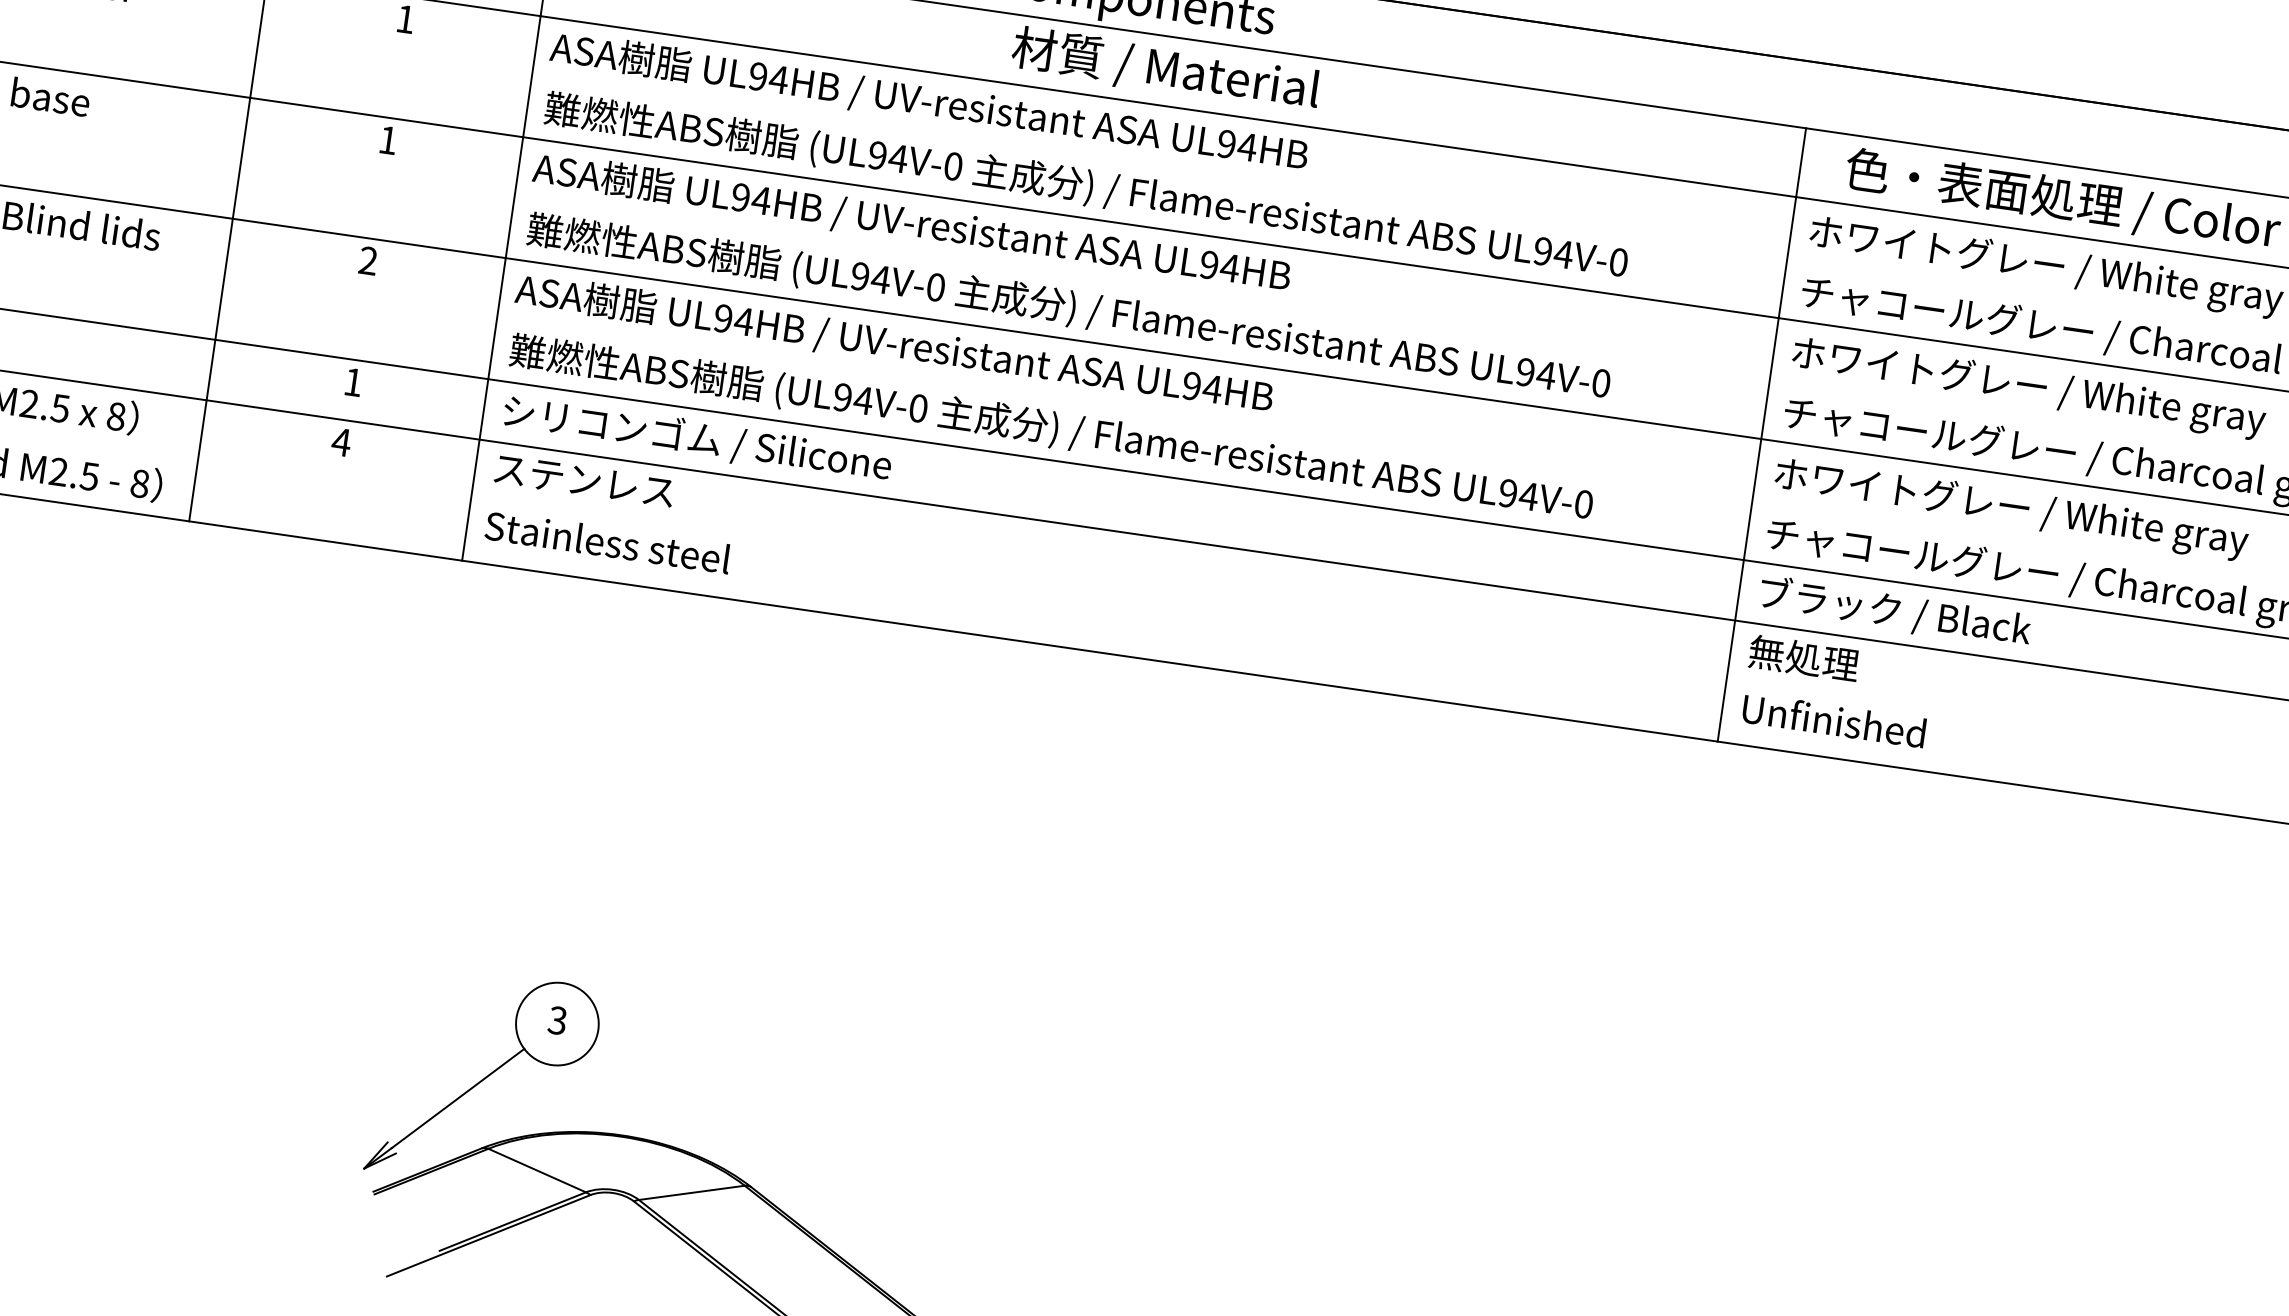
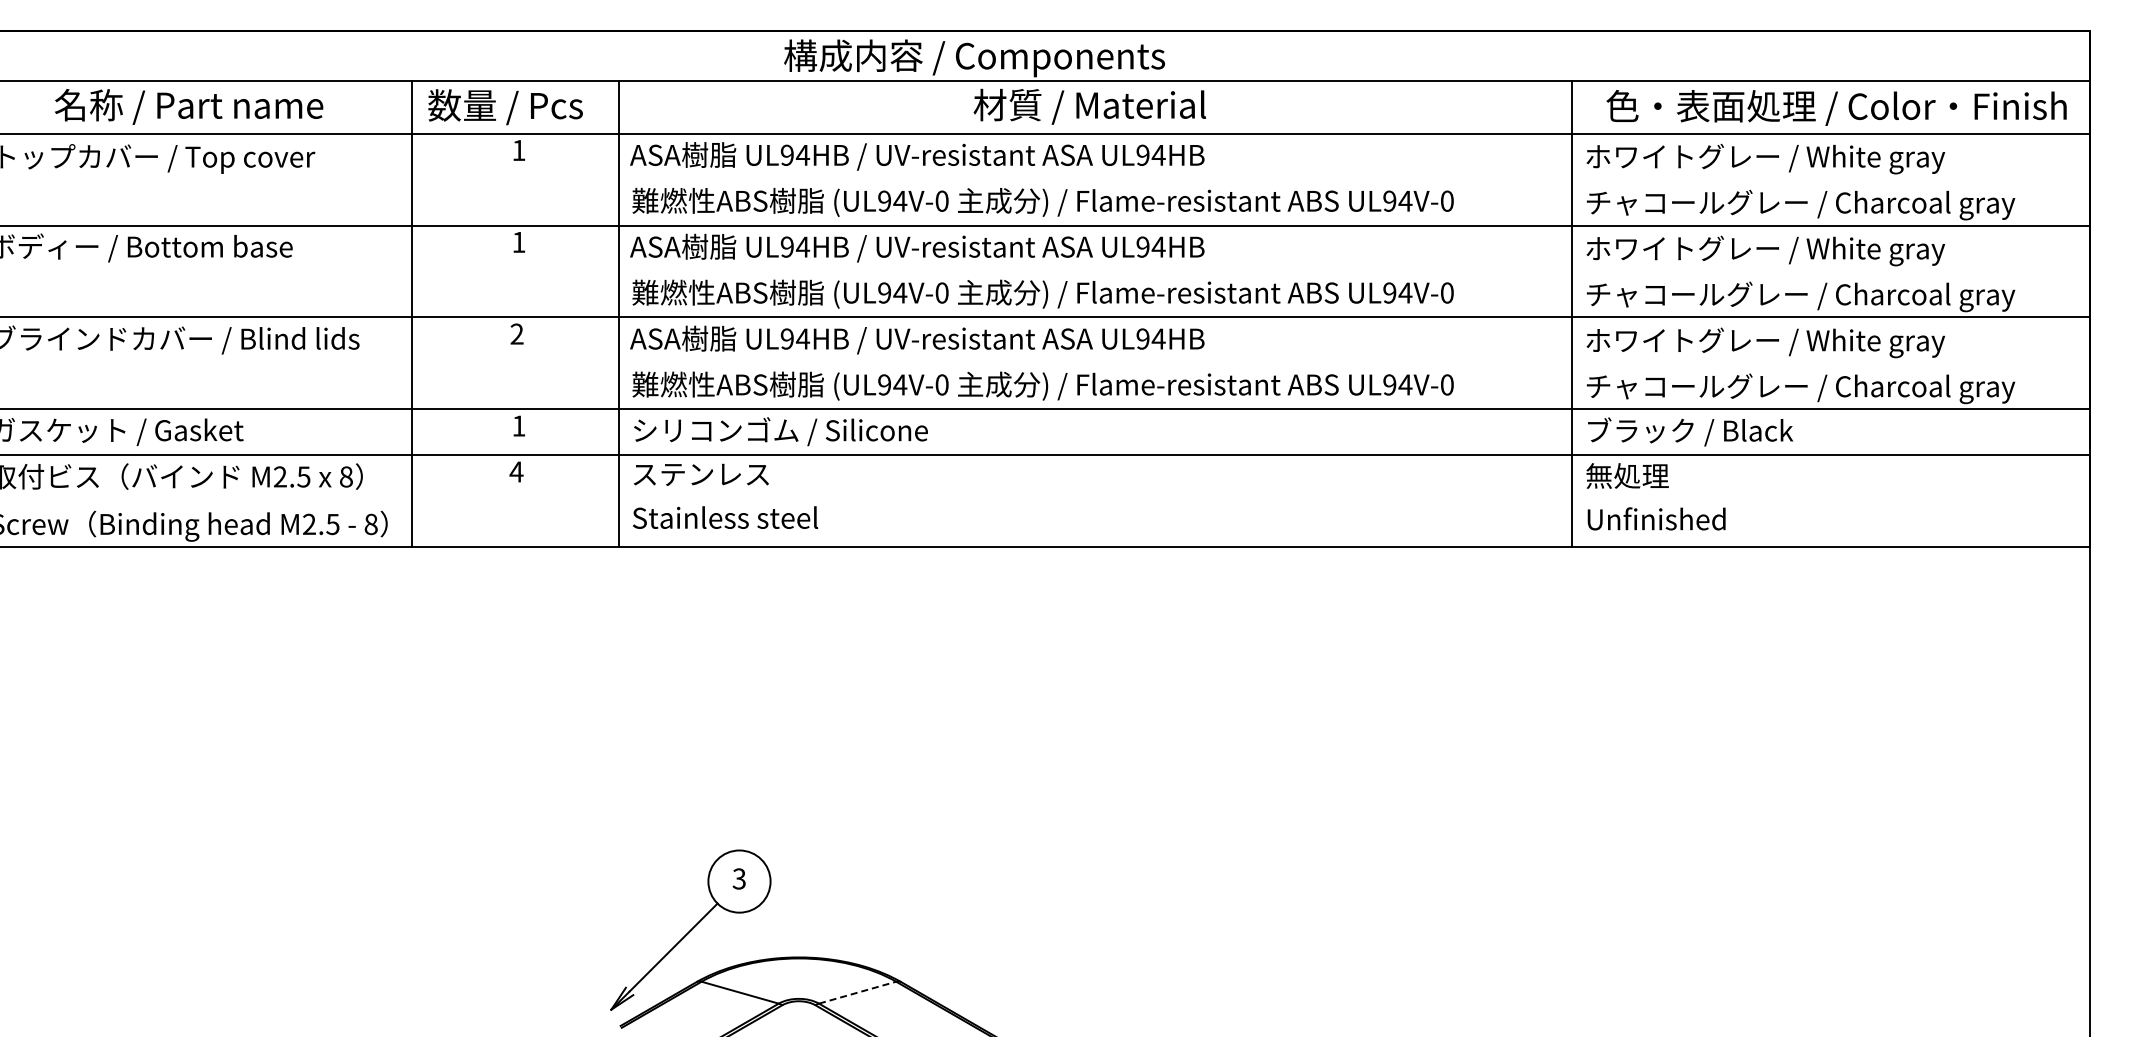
line: (693, 1192) -> (858, 992), solid -> dashed

